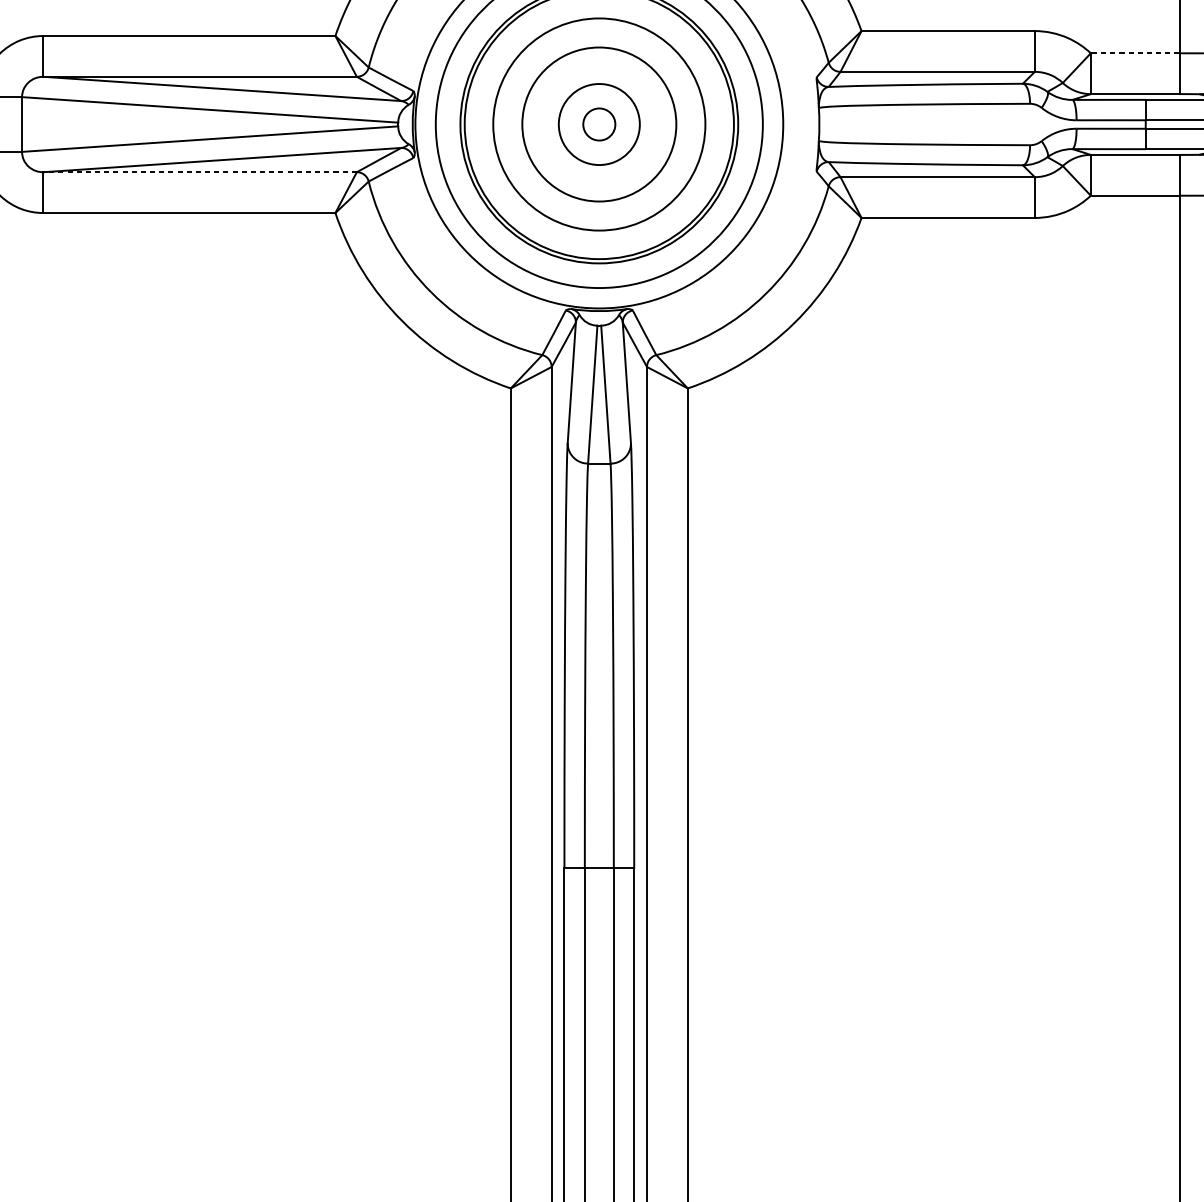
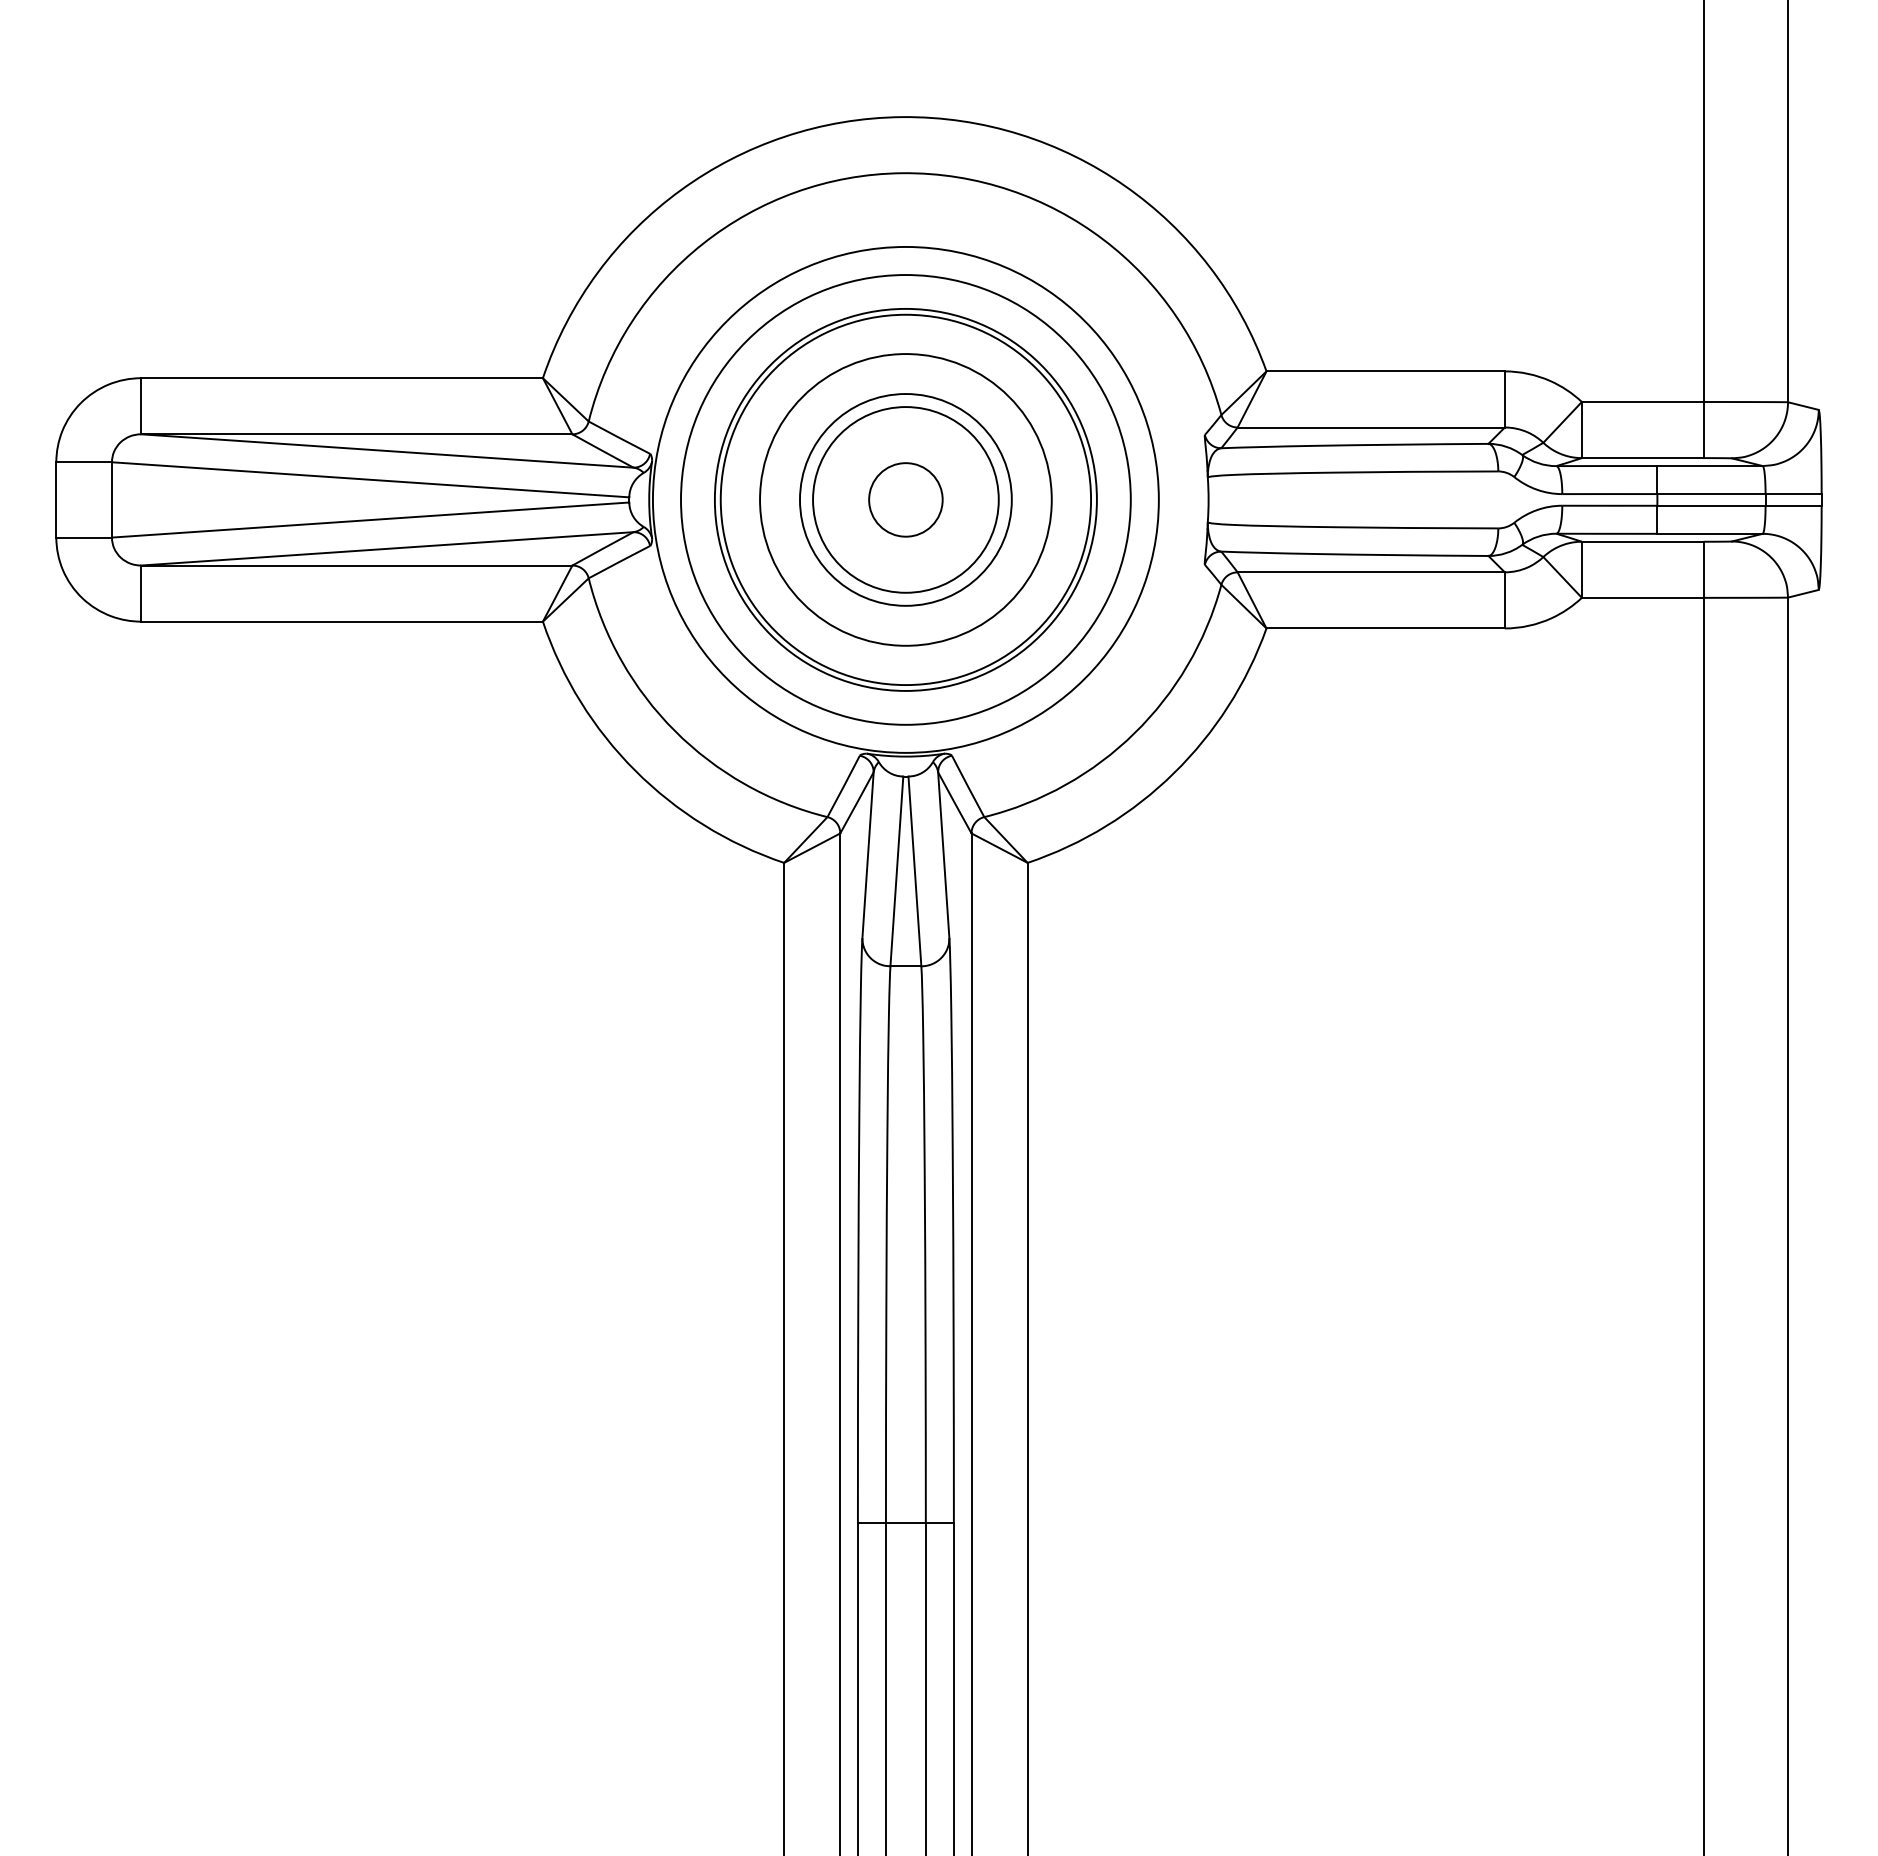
line: (1134, 53) -> (1642, 402), dashed -> solid
circle: (599, 124) -> (905, 499), size x1.67
circle: (599, 124) -> (905, 499), size x1.67
line: (199, 172) -> (356, 565), dashed -> solid

